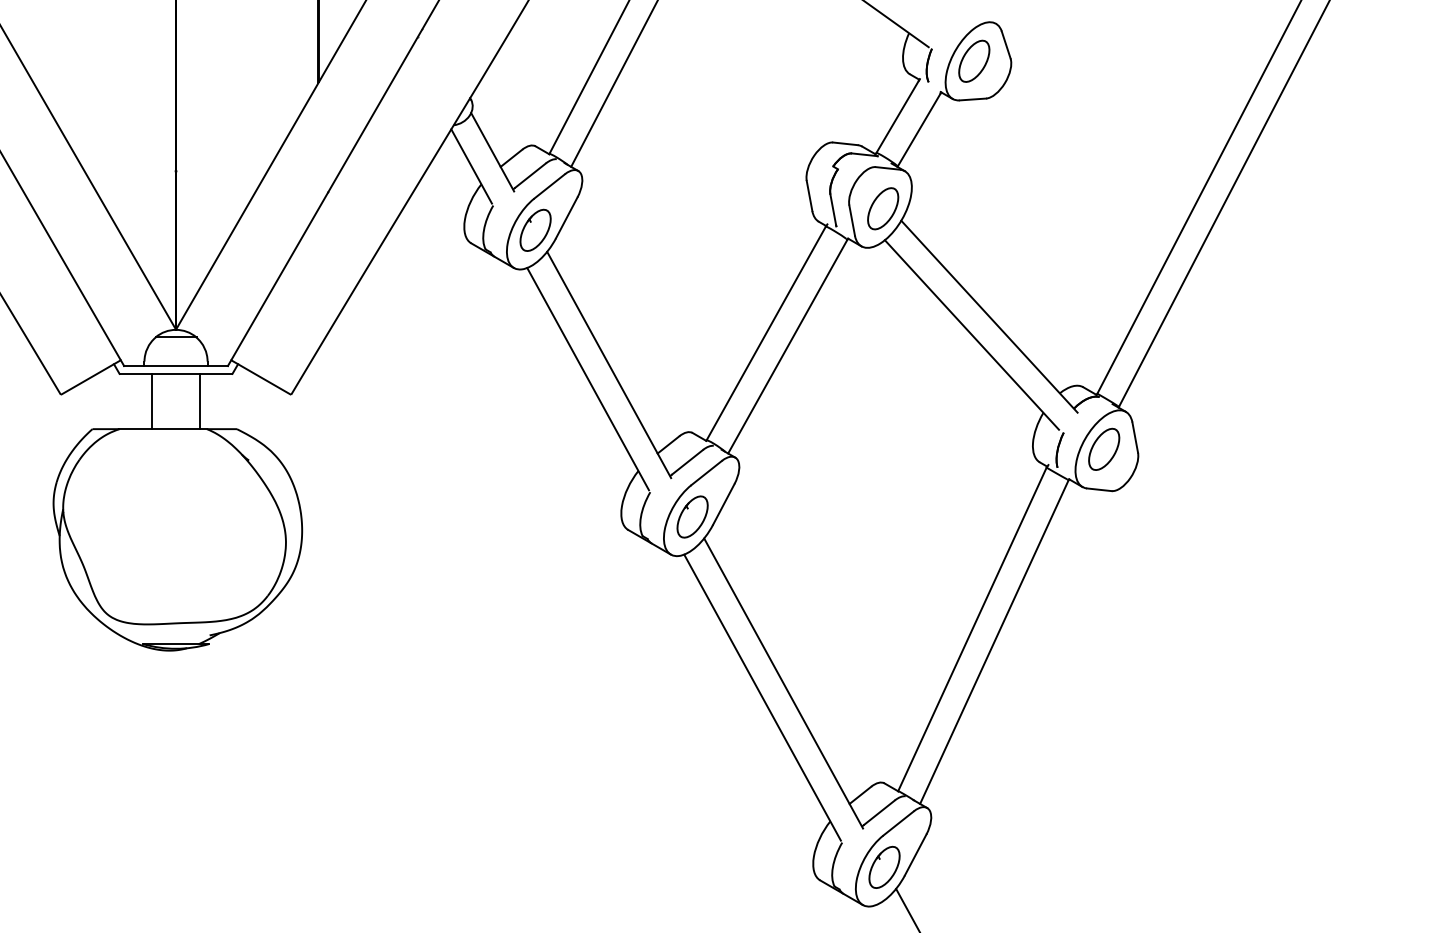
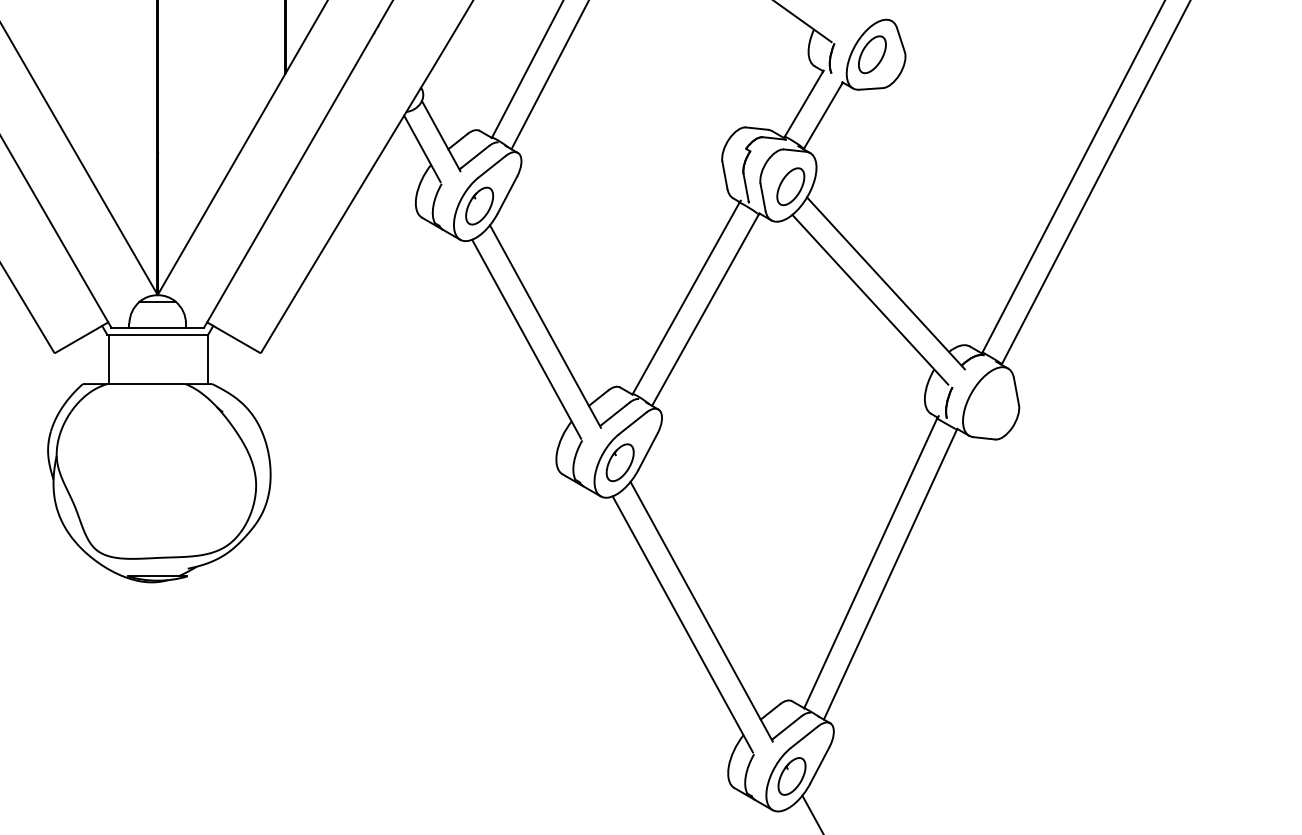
line: (152, 401) -> (108, 359), moved
line: (199, 401) -> (207, 359), moved
part: (1104, 448) -> (988, 401), removed

